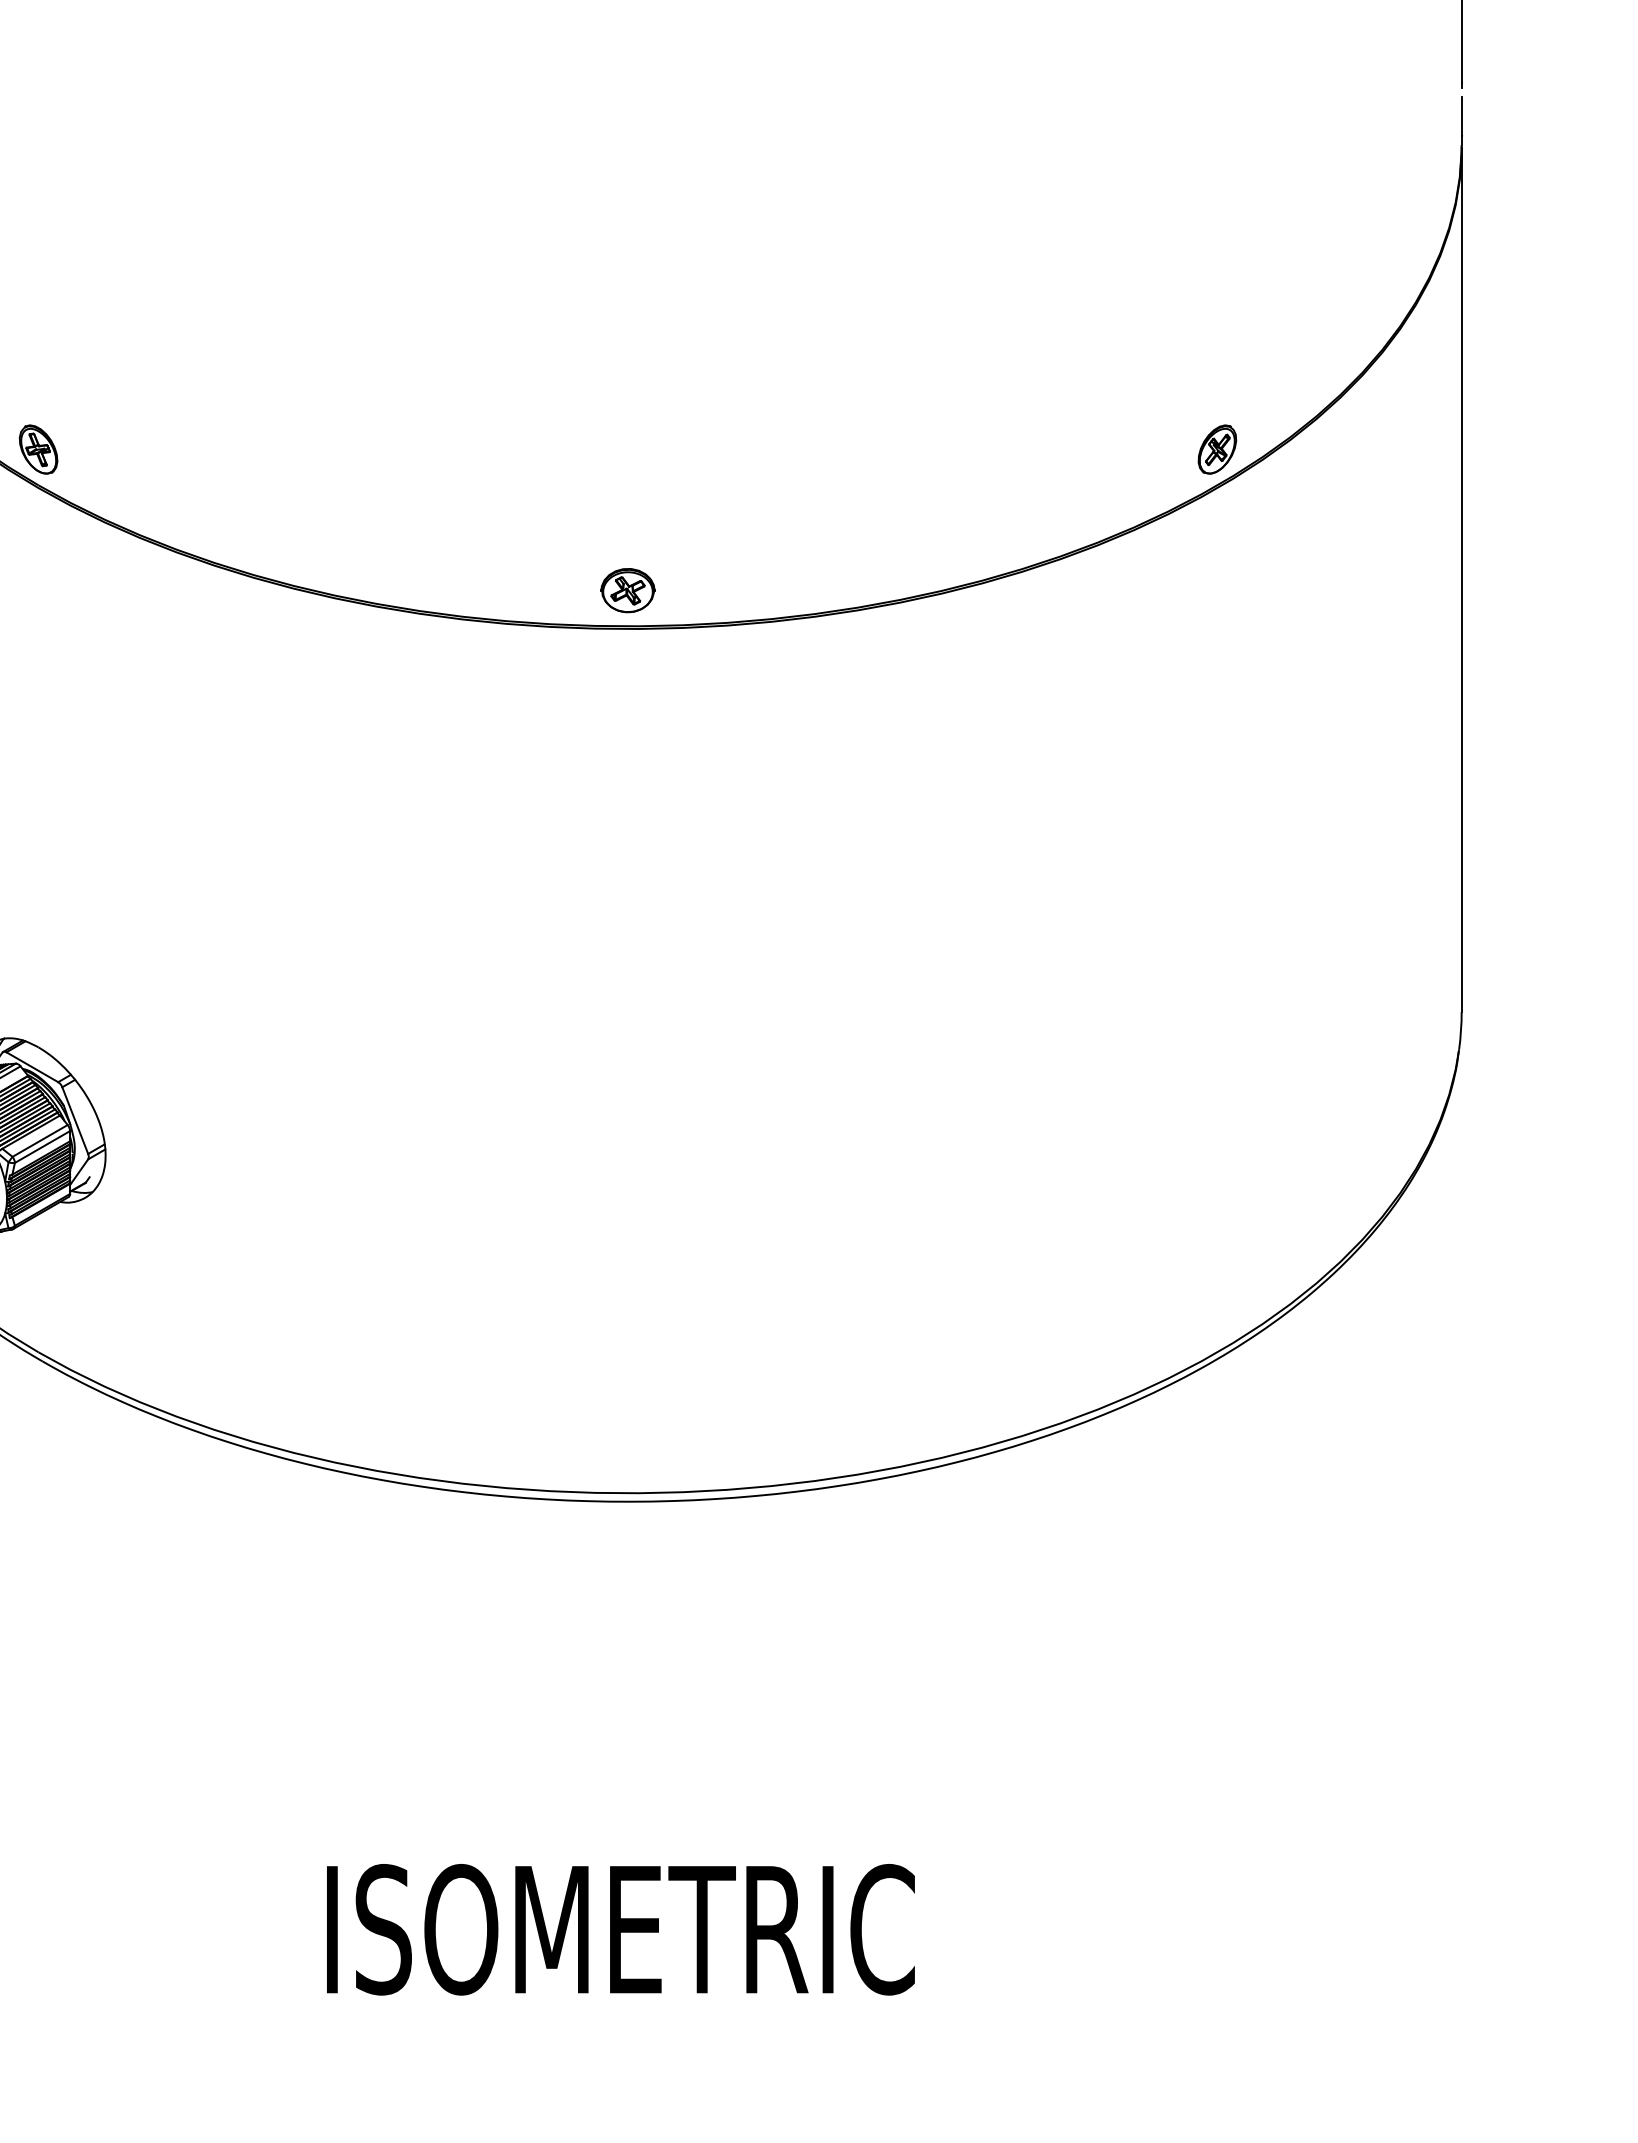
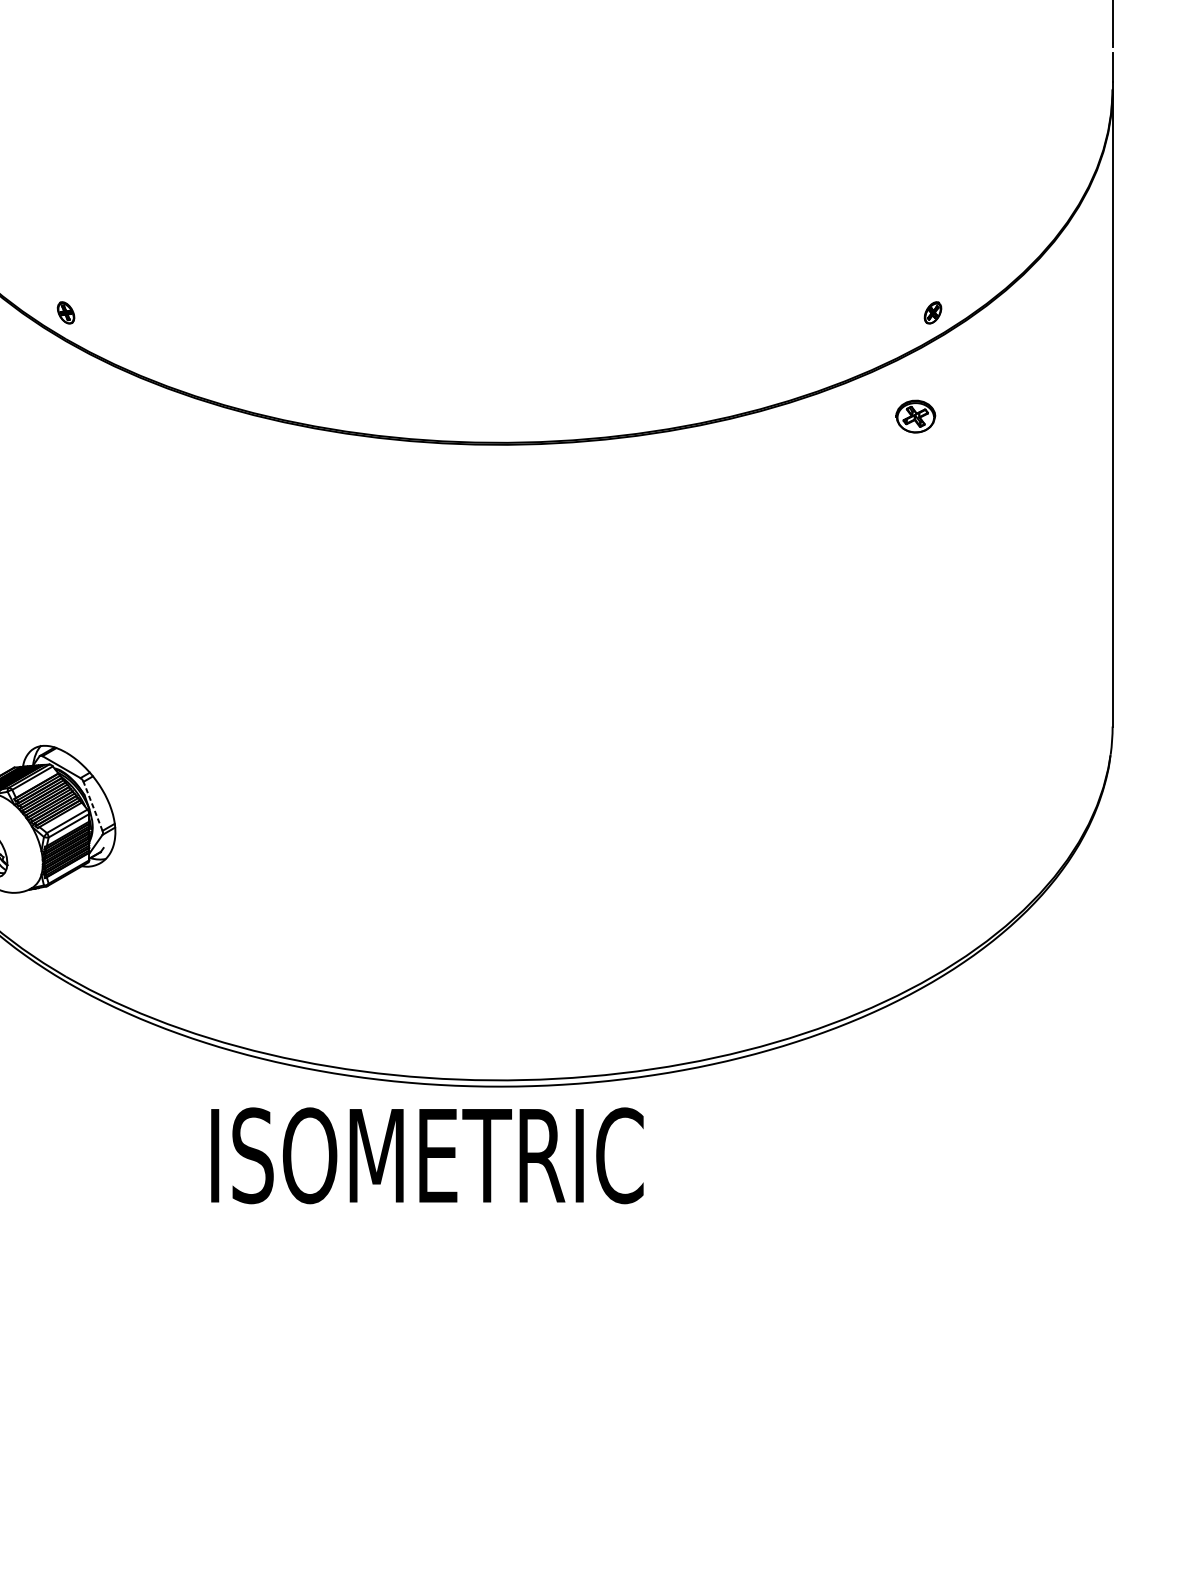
part: (38, 449) -> (66, 312), size x0.6
part: (1217, 449) -> (933, 312), size x0.6
part: (627, 590) -> (915, 416), moved
line: (75, 1120) -> (93, 806), solid -> dashed
text: (620, 1929) -> (427, 1155), moved

